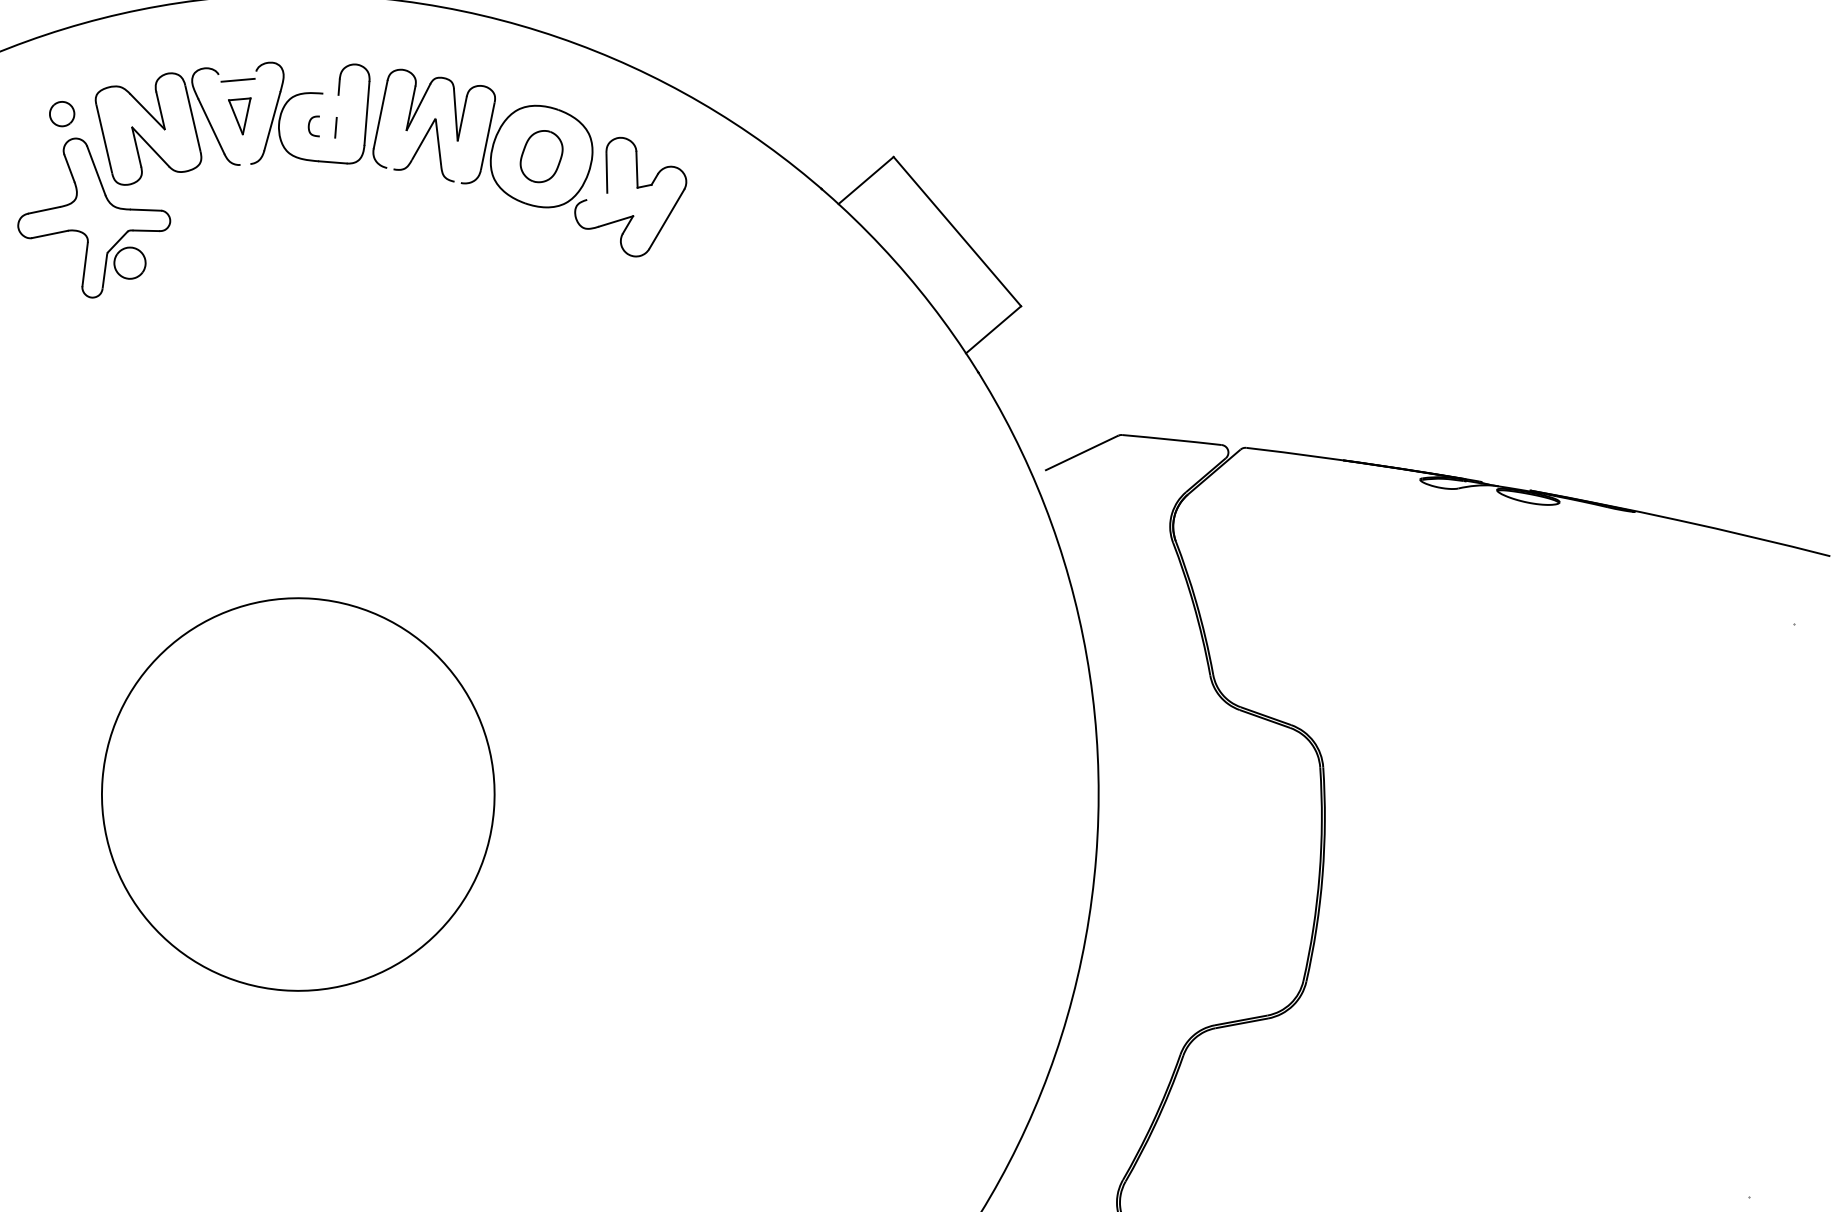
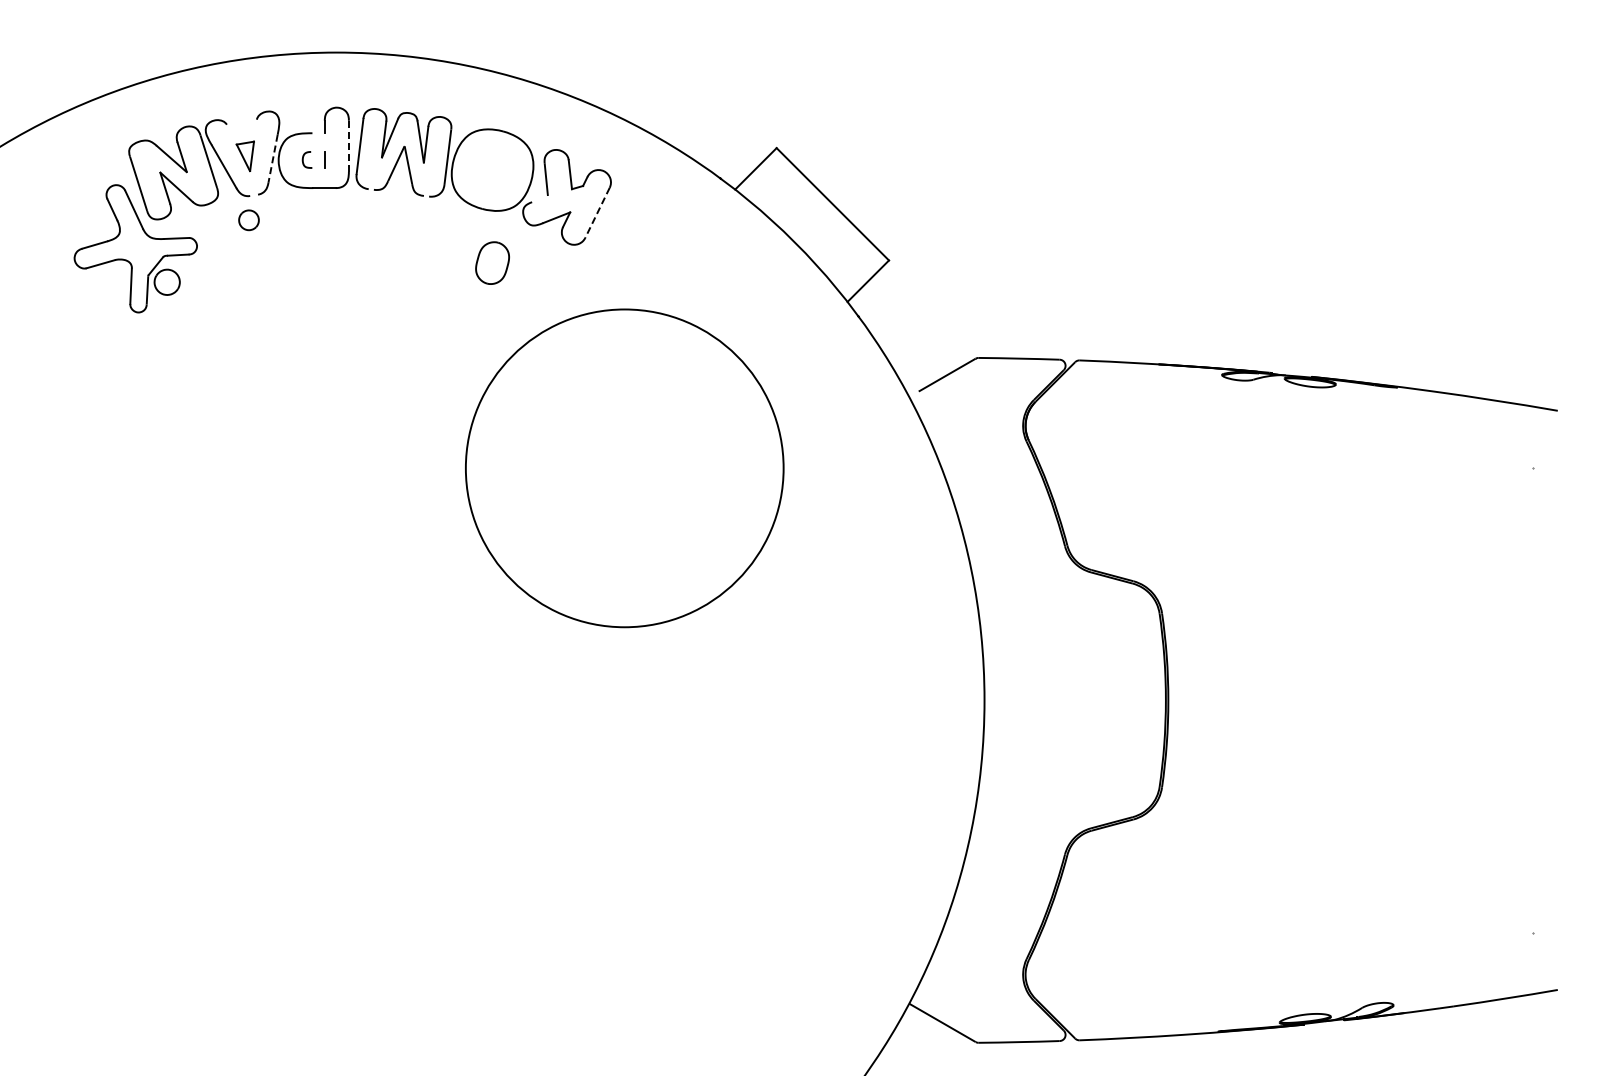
line: (237, 79) -> (242, 127), removed
line: (366, 113) -> (348, 146), solid -> dashed
part: (61, 114) -> (248, 220), moved
line: (271, 122) -> (272, 159), solid -> dashed
part: (541, 155) -> (492, 262), moved
line: (666, 218) -> (597, 212), solid -> dashed
circle: (297, 794) -> (624, 468), moved

